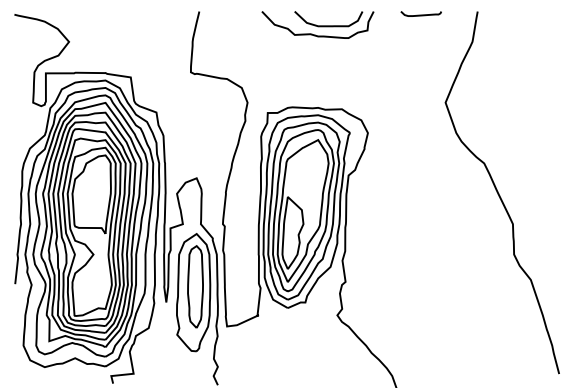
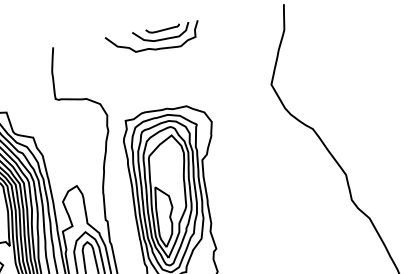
curve: (420, 14) -> (162, 29), moved

